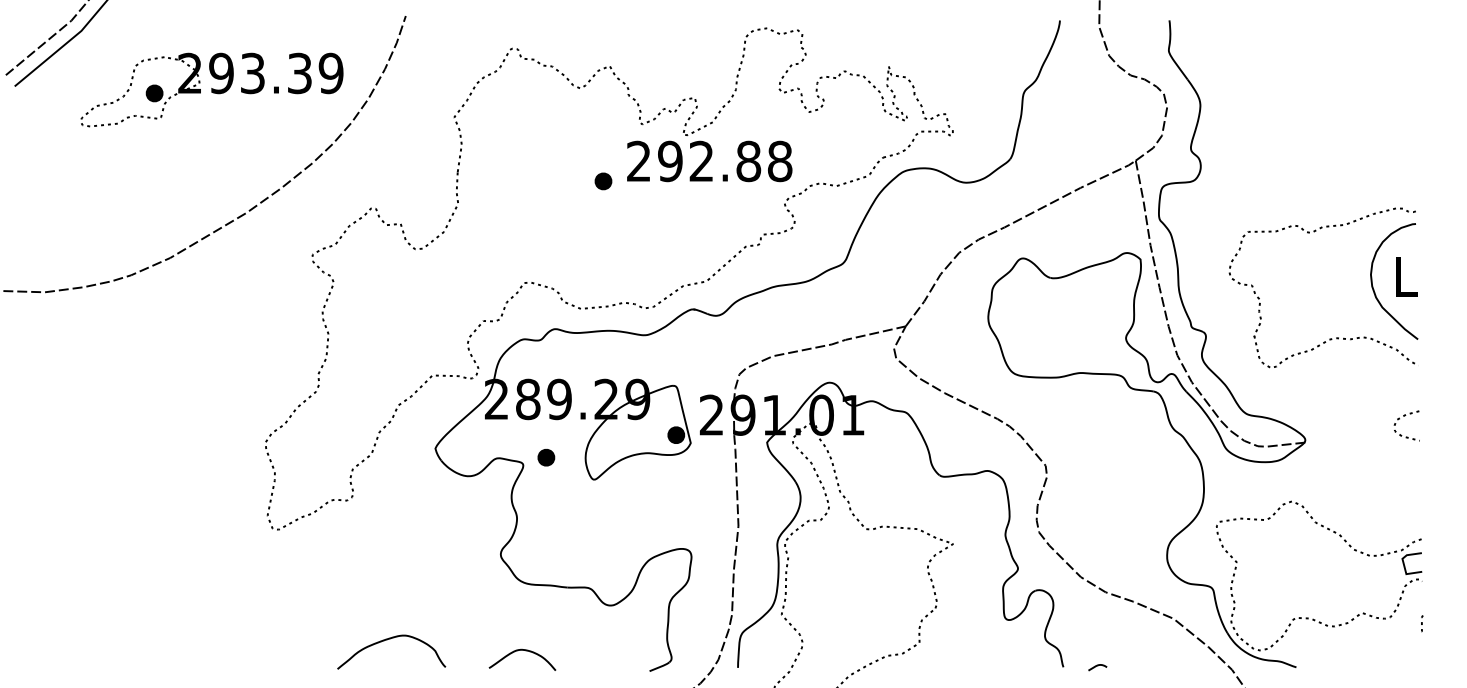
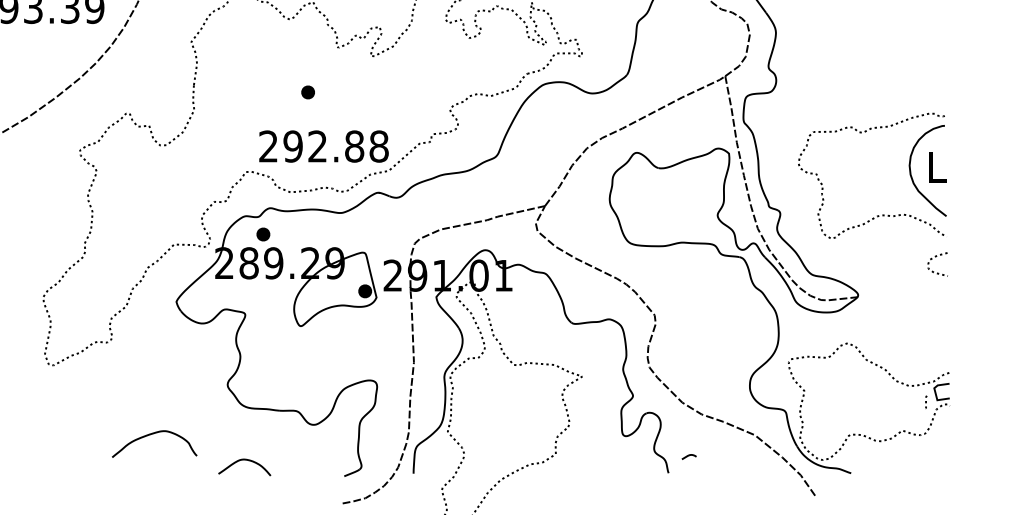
text: (709, 161) -> (323, 146), moved
curve: (1405, 416) -> (936, 257), moved
part: (546, 457) -> (263, 234), moved
line: (1422, 623) -> (926, 402), moved
curve: (387, 640) -> (151, 435), moved
curve: (1097, 666) -> (689, 456), moved

